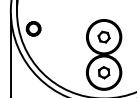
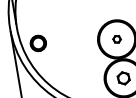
part: (103, 36) -> (116, 38), size x0.6

